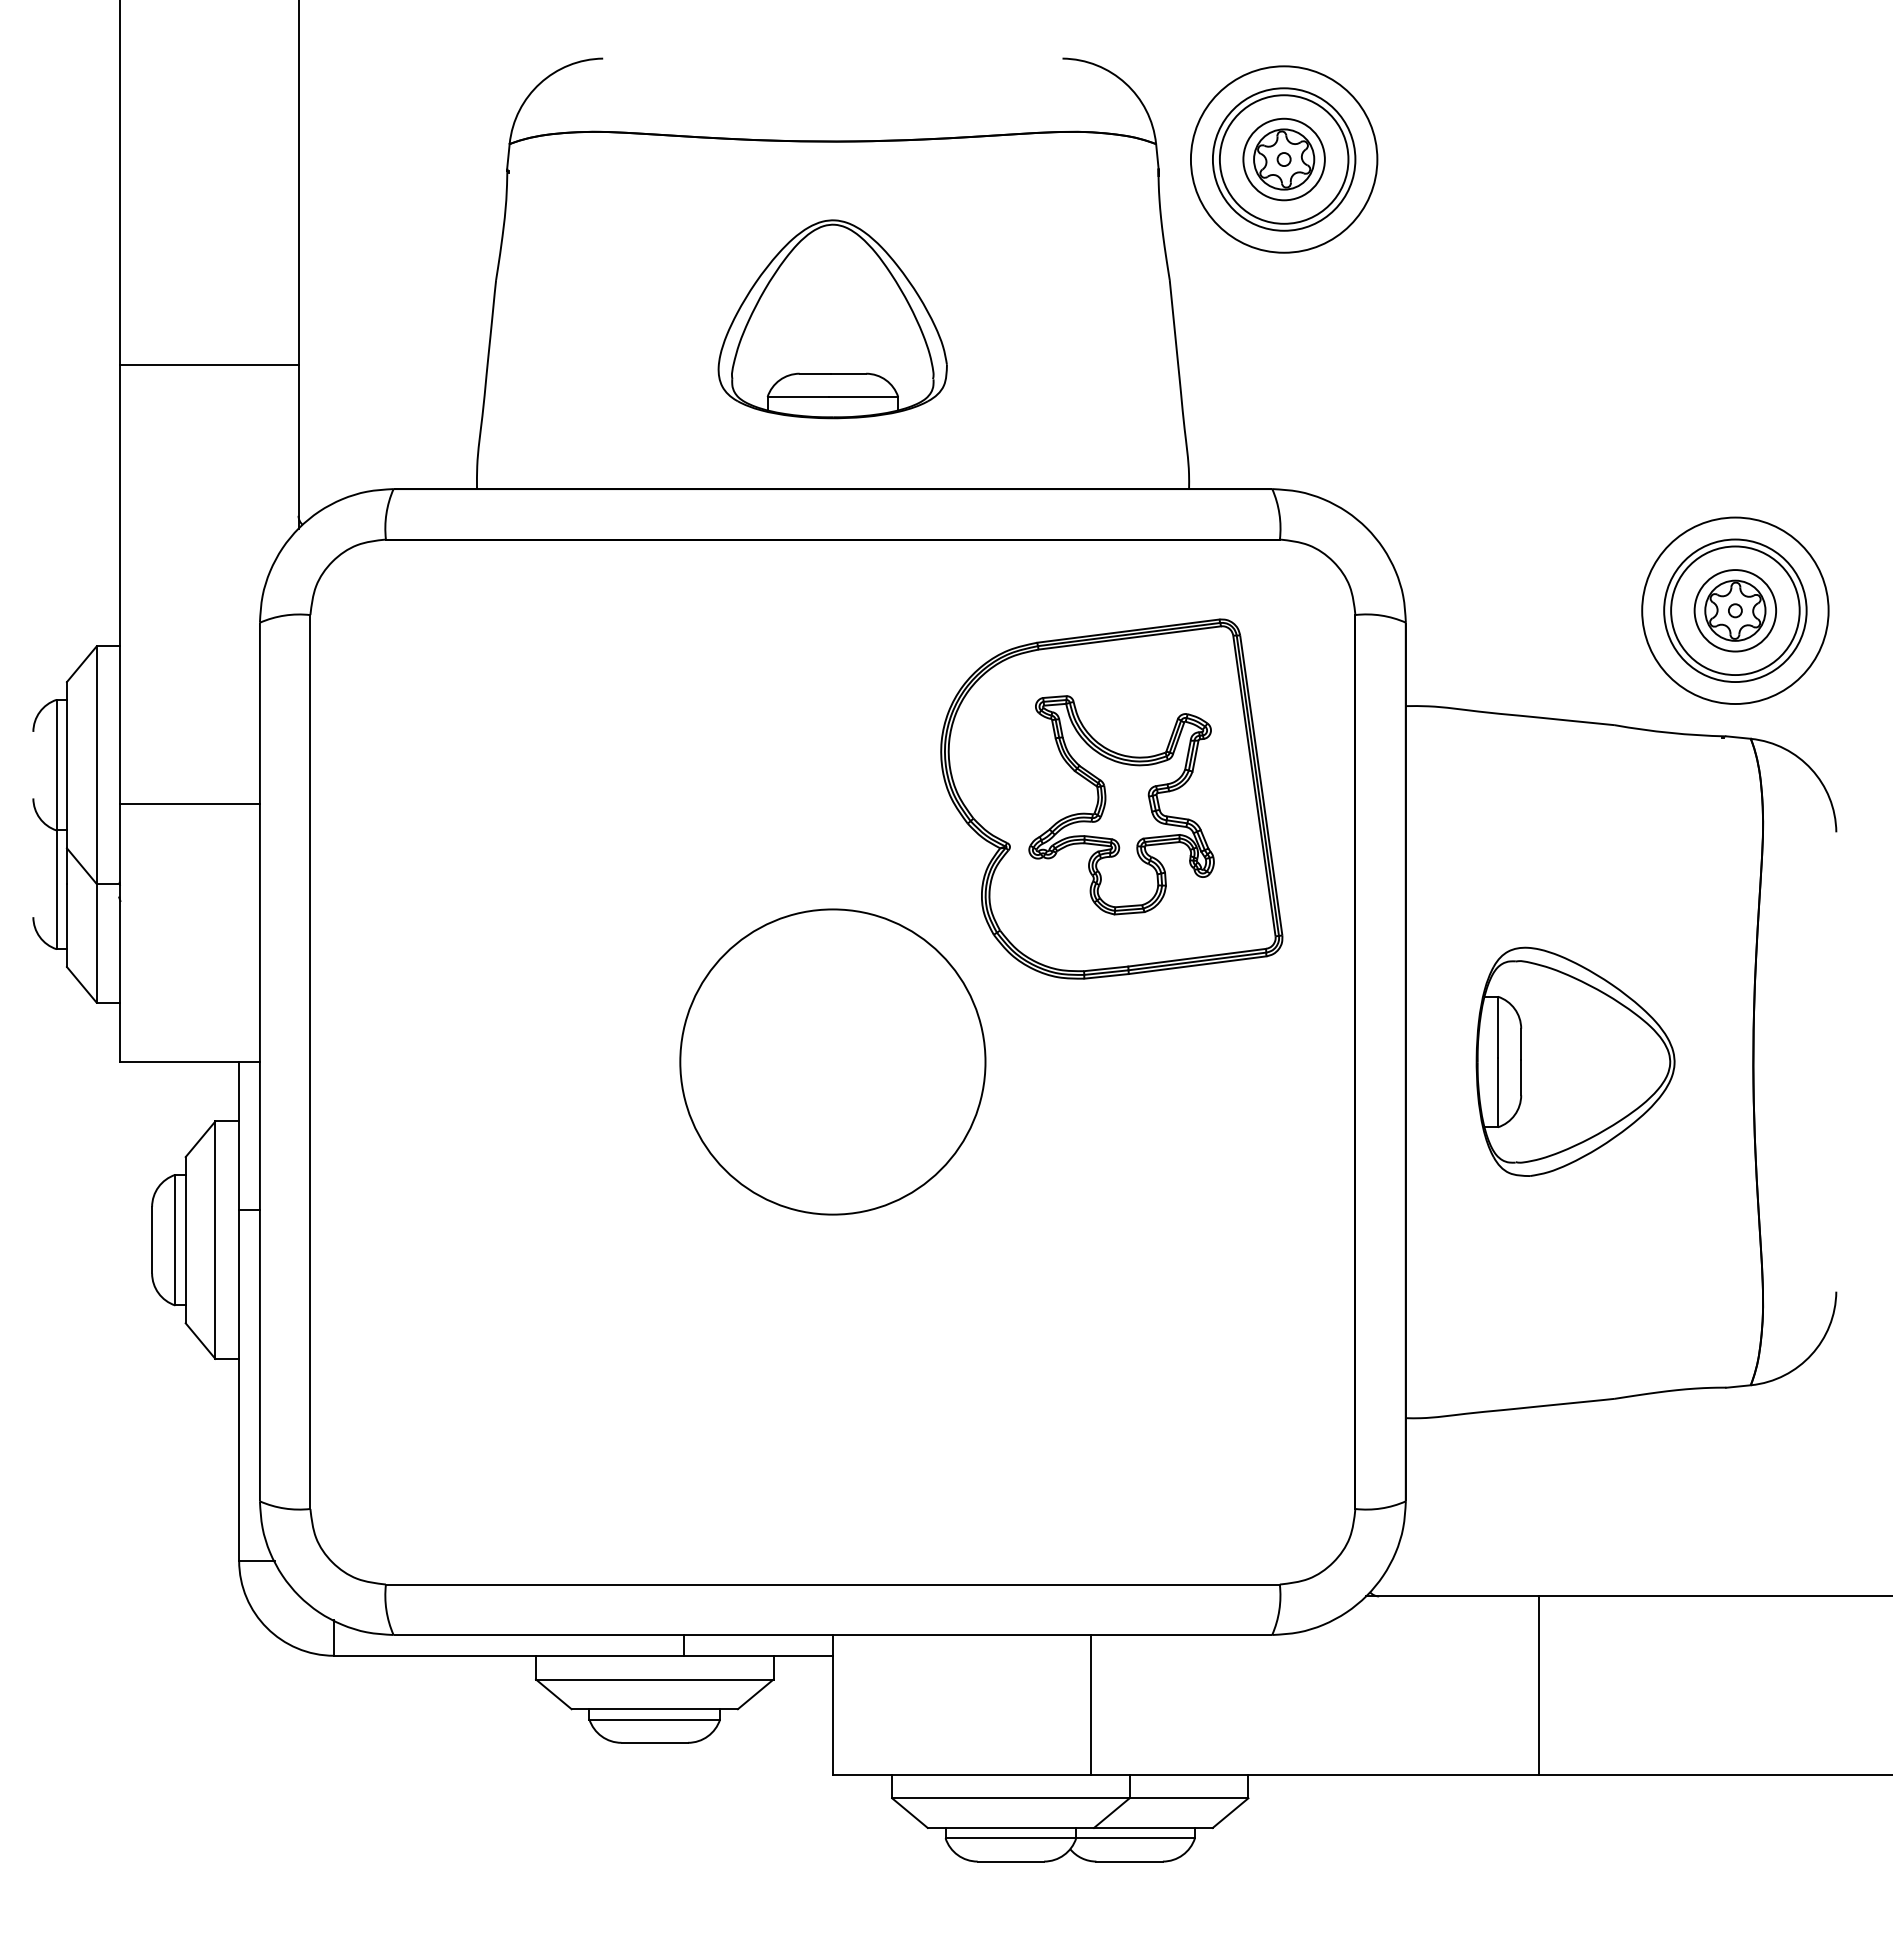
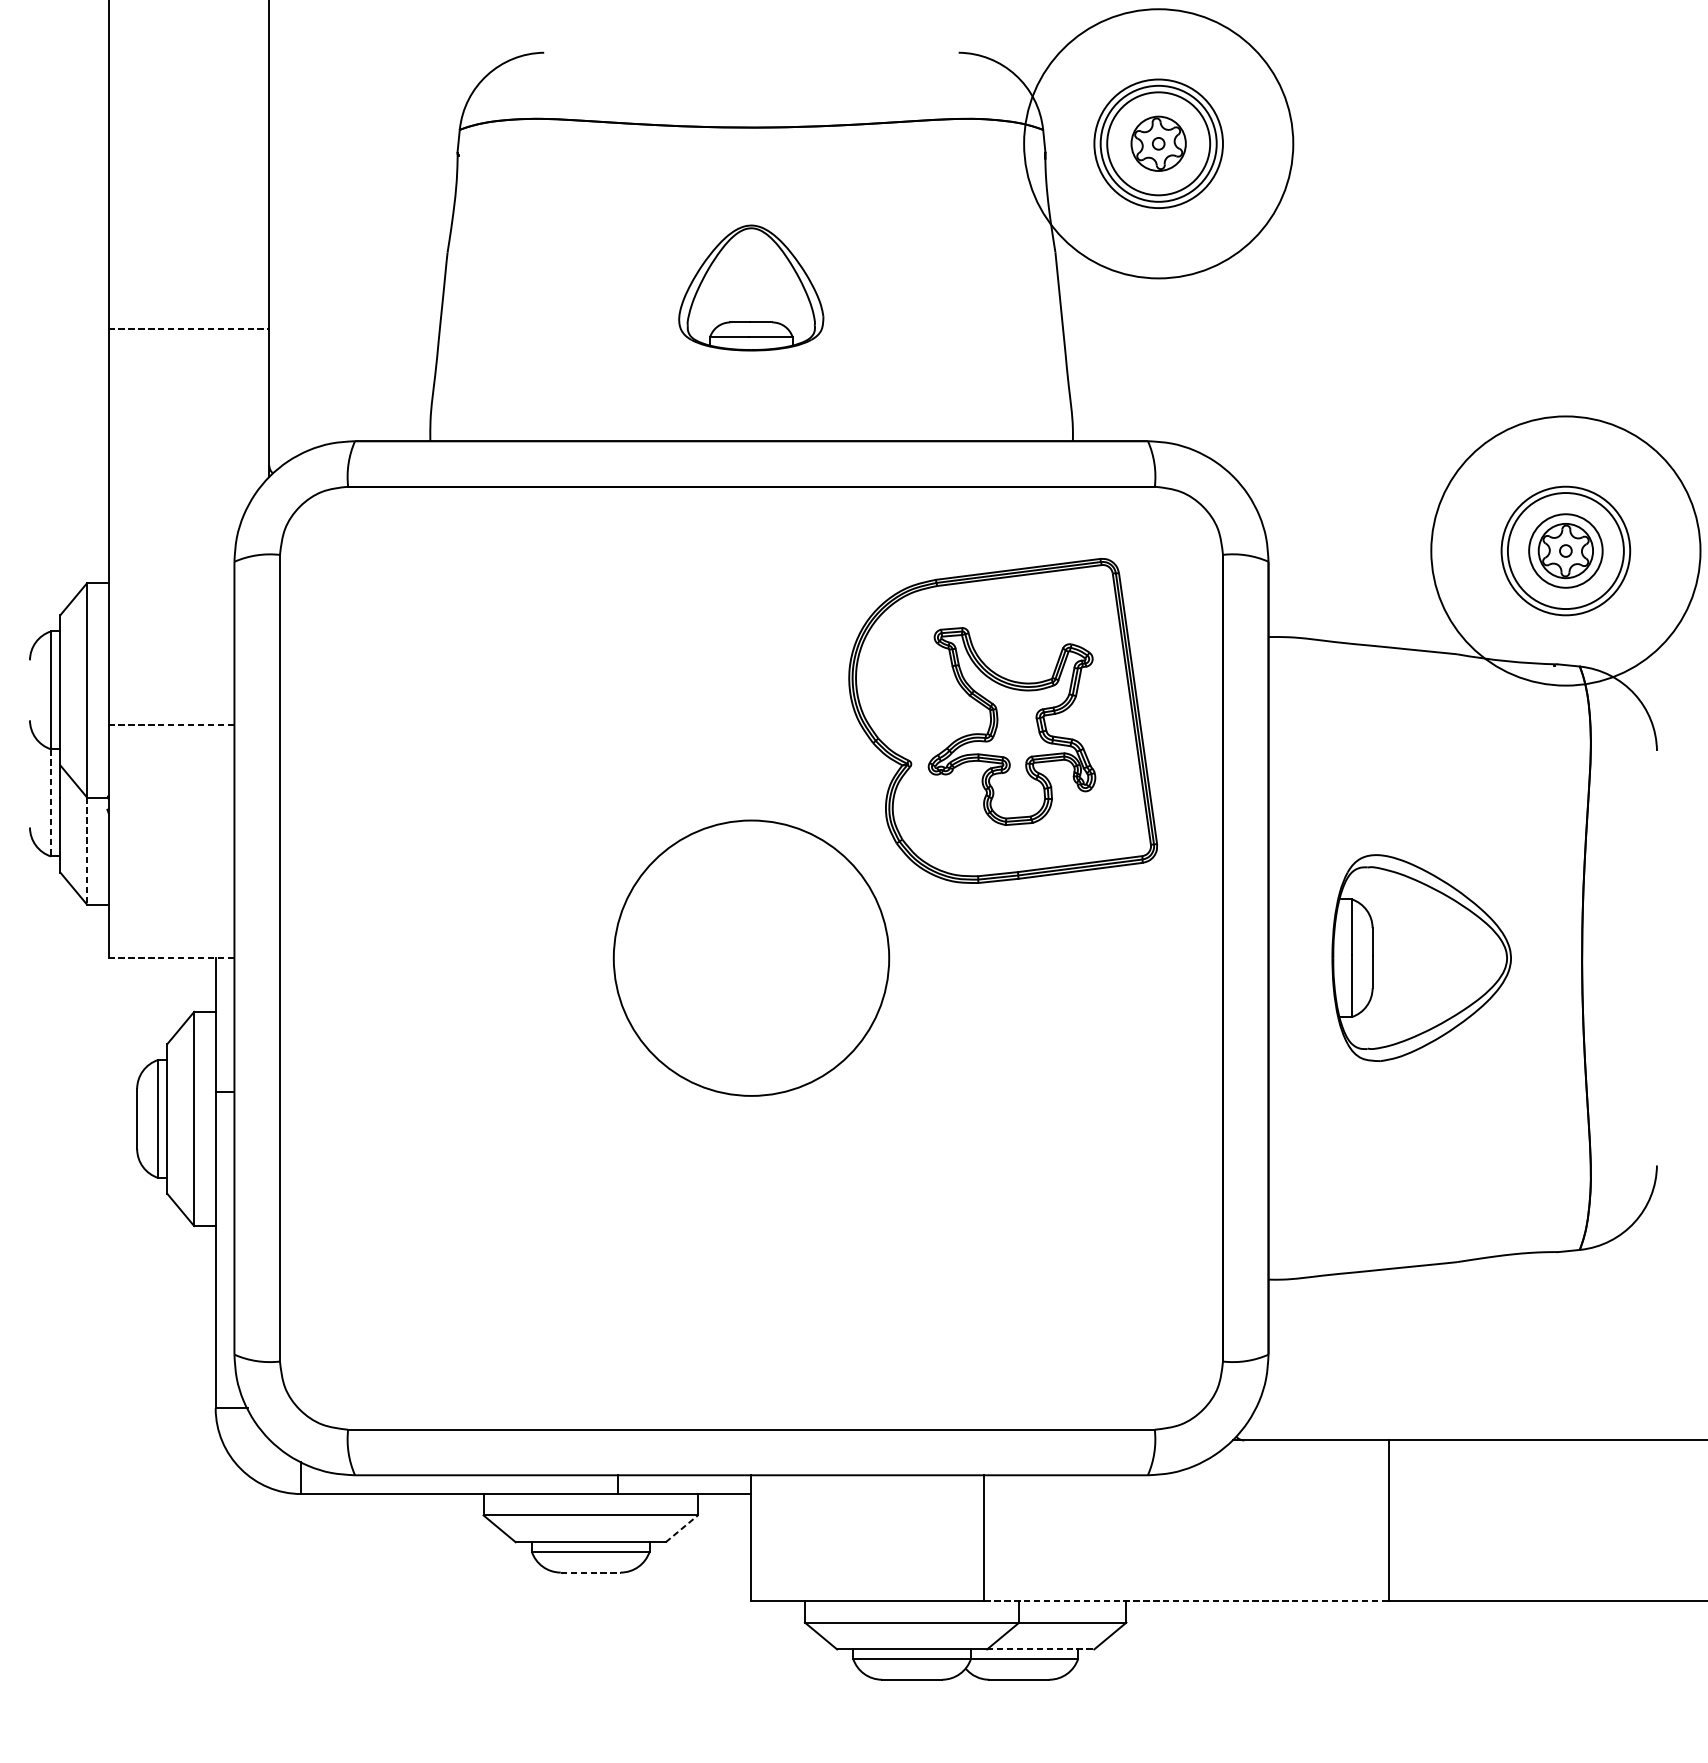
circle: (1283, 159) -> (1158, 143), size x1.4
circle: (1283, 159) -> (1158, 143), size x1.6
part: (832, 319) -> (751, 288), size x0.7
line: (209, 364) -> (188, 328), solid -> dashed
circle: (1735, 610) -> (1565, 550), size x1.6
line: (190, 803) -> (171, 724), solid -> dashed
line: (56, 890) -> (50, 803), solid -> dashed
line: (96, 943) -> (86, 851), solid -> dashed
line: (190, 1062) -> (171, 958), solid -> dashed
line: (756, 1694) -> (682, 1528), solid -> dashed
line: (655, 1742) -> (591, 1572), solid -> dashed
line: (1315, 1774) -> (1186, 1601), solid -> dashed
line: (1153, 1827) -> (1040, 1648), solid -> dashed

